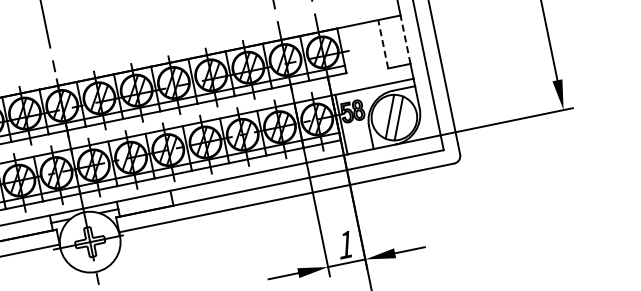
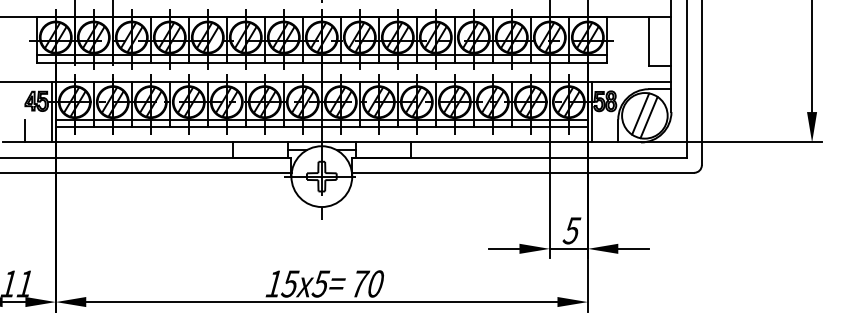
line: (405, 39) -> (671, 41), dashed -> solid
line: (383, 44) -> (648, 41), dashed -> solid
text: (345, 244) -> (571, 230), 1 -> 5

